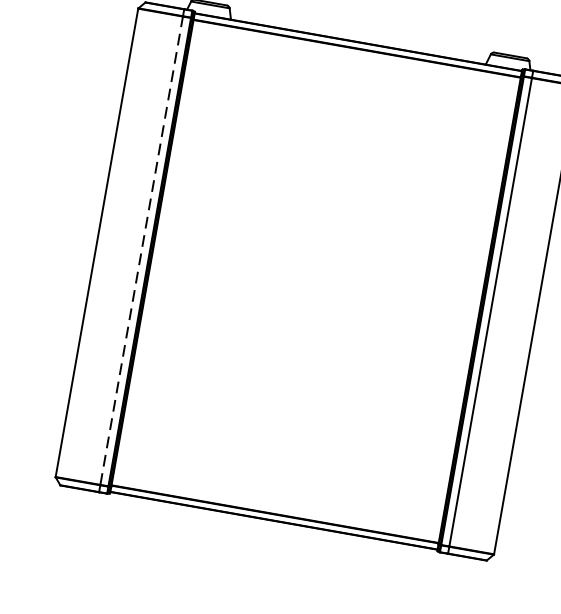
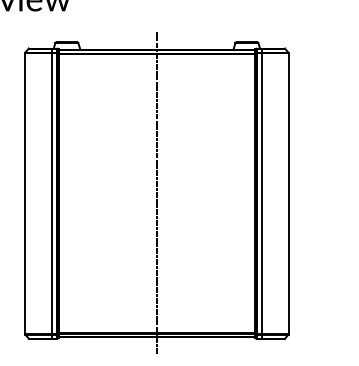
line: (142, 250) -> (52, 193), dashed -> solid
line: (315, 281) -> (156, 193), added

